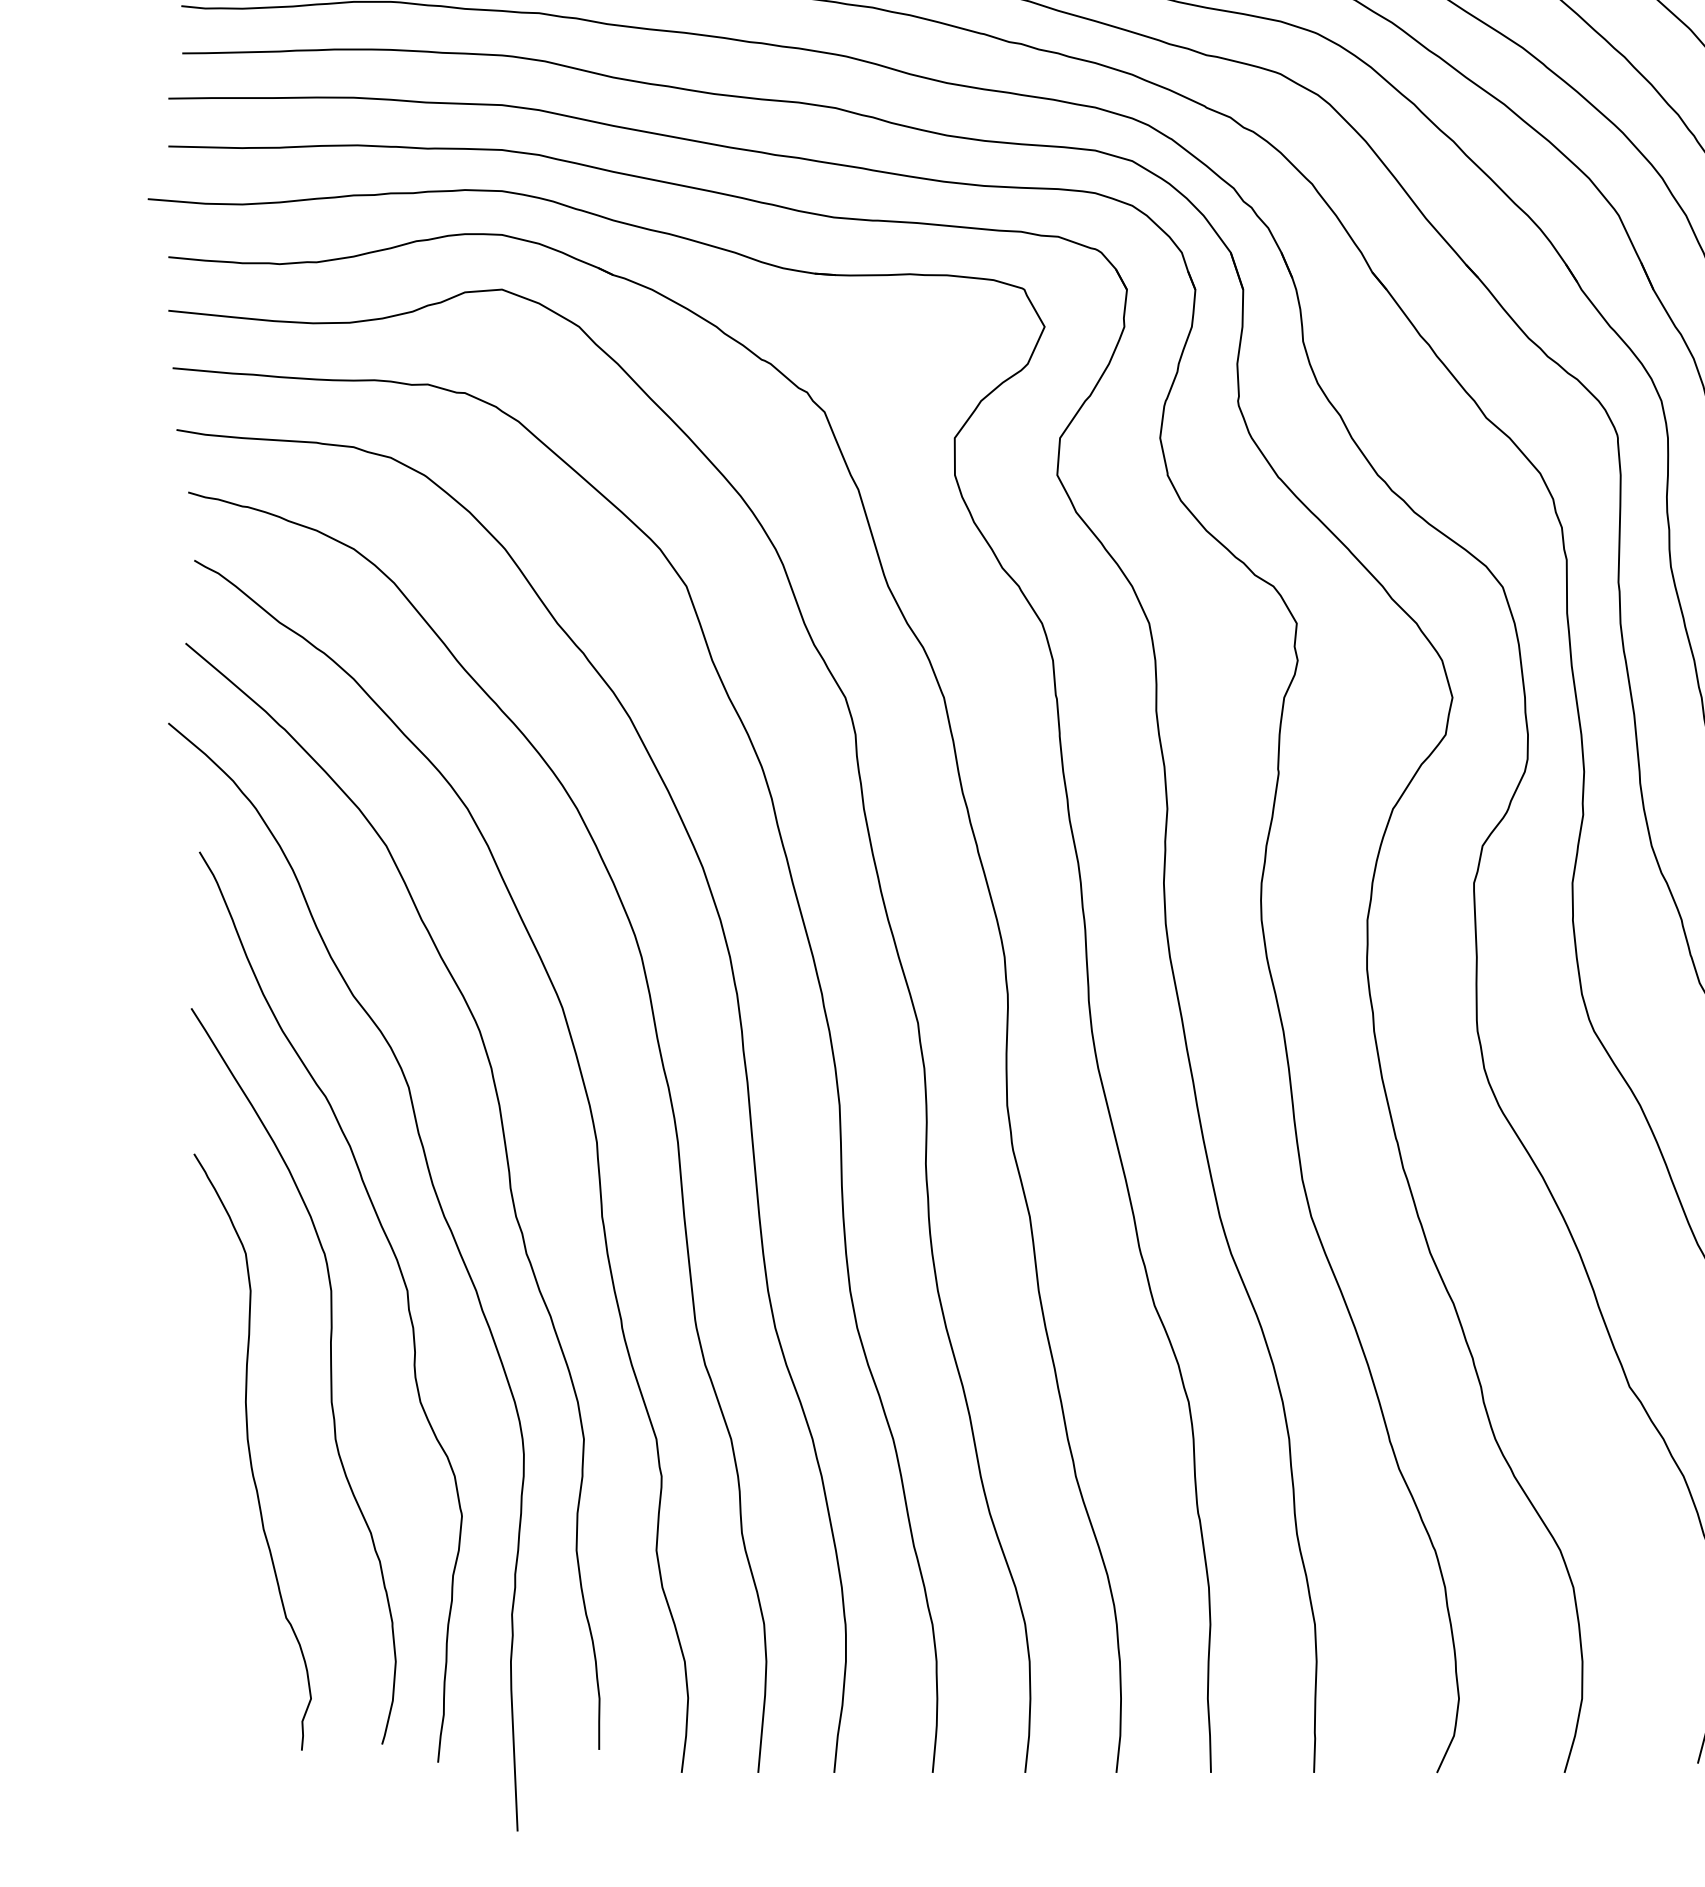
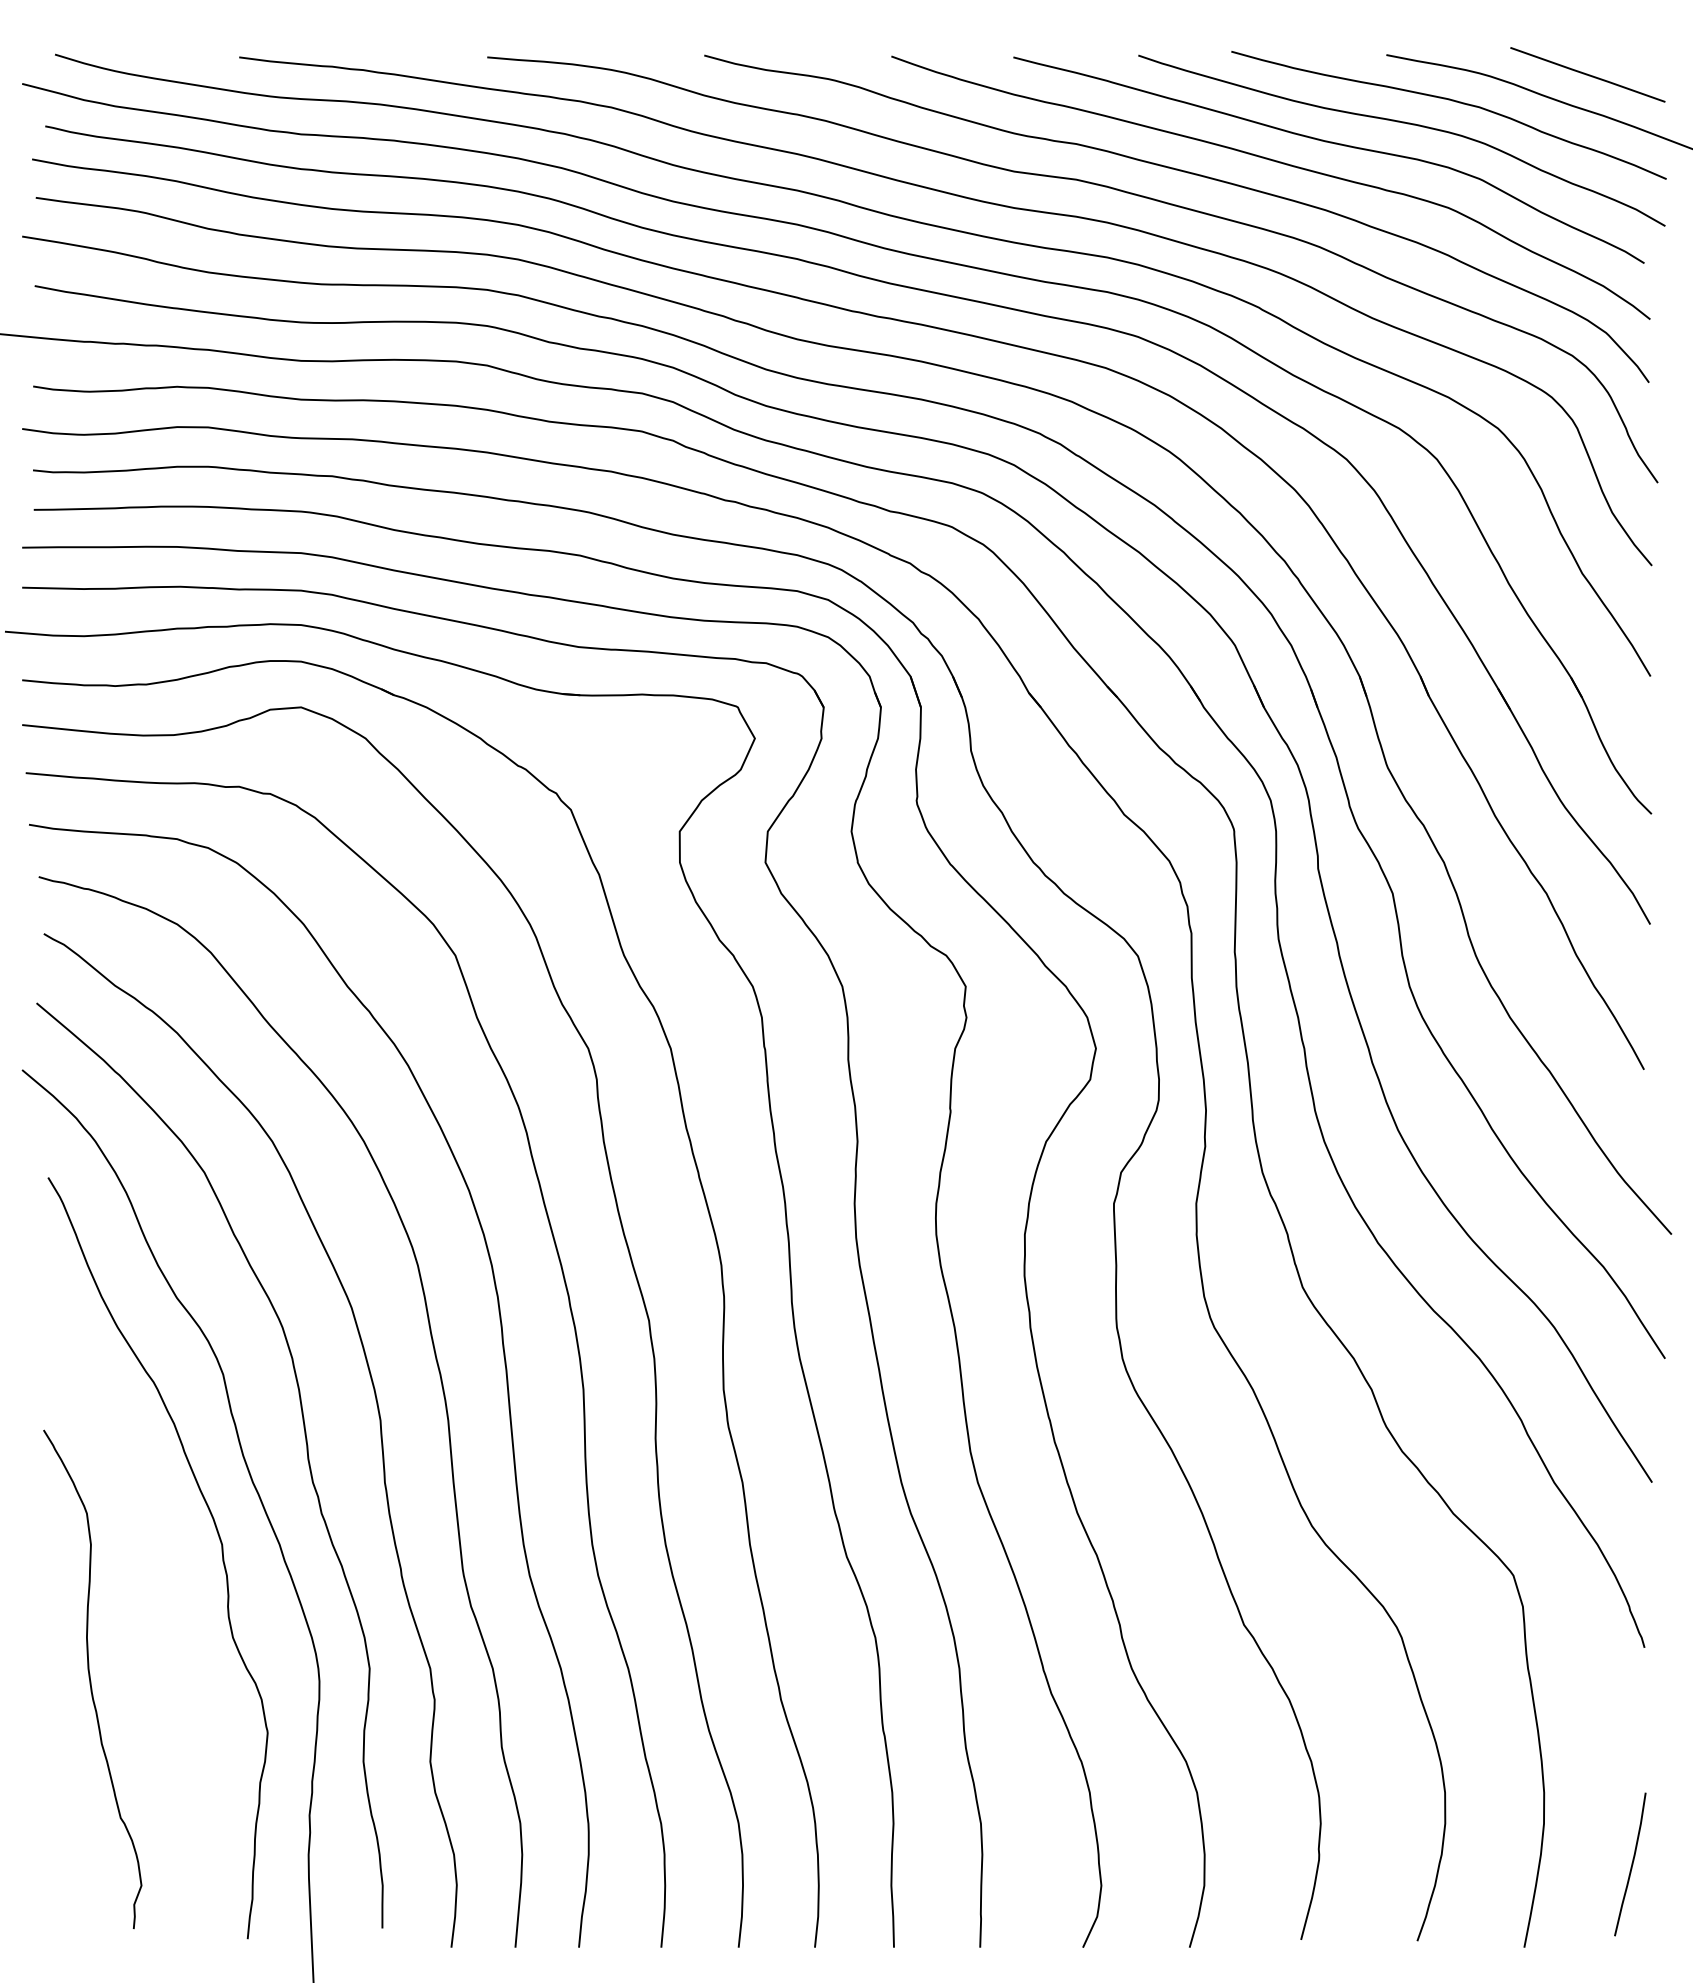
curve: (330, 1376) -> (157, 1616), removed

